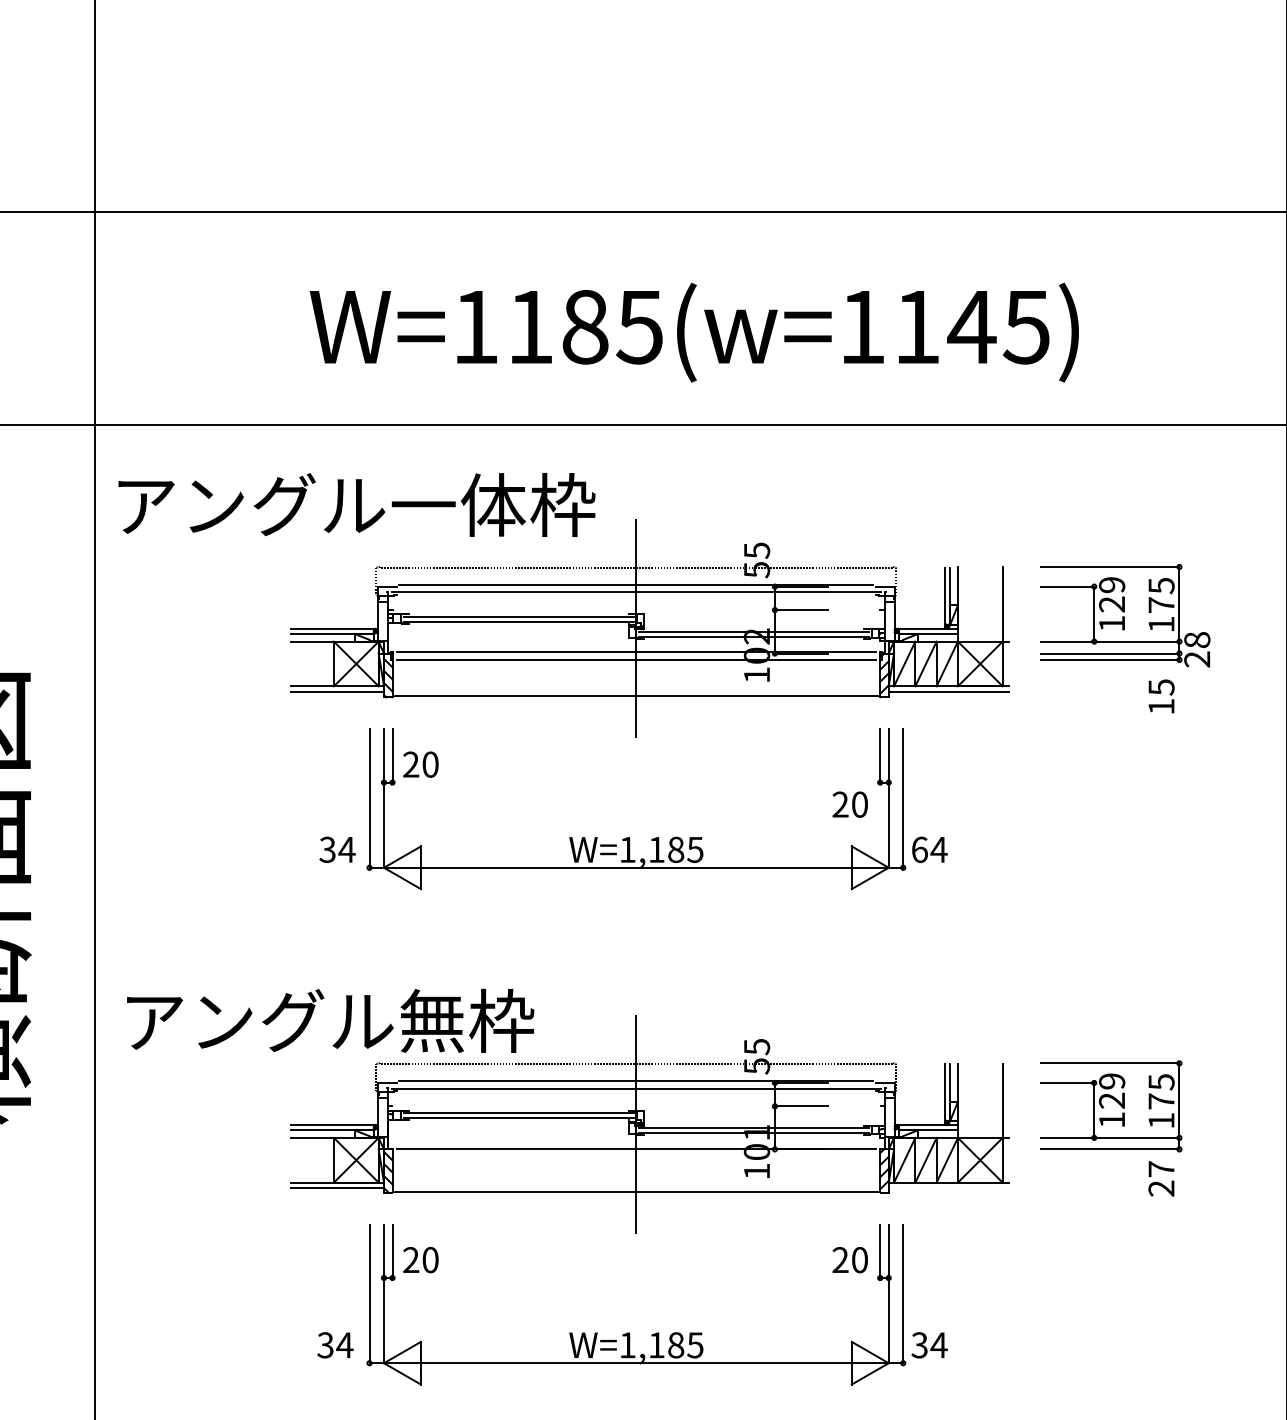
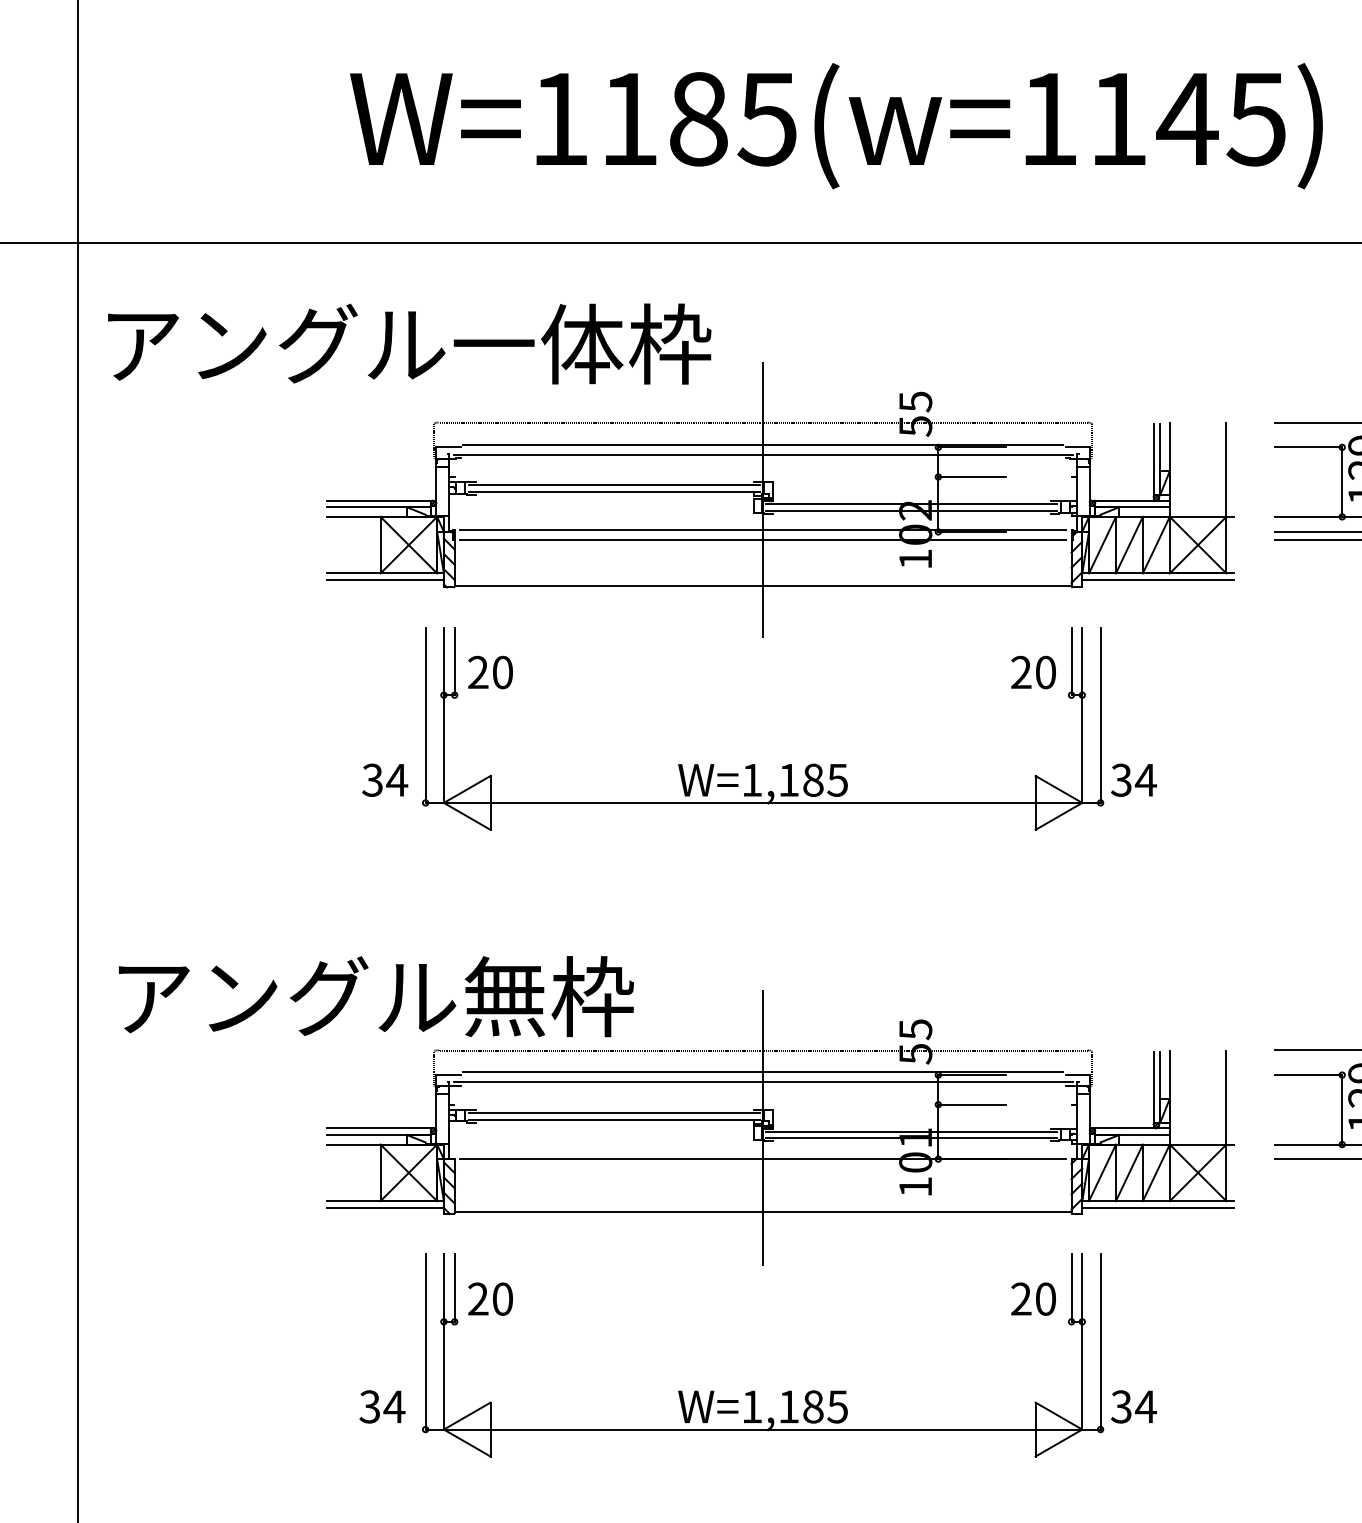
text: (849, 804) -> (1032, 672), moved
text: (919, 849) -> (1121, 779), 64 -> 34
line: (948, 1187) -> (1157, 1207), added

